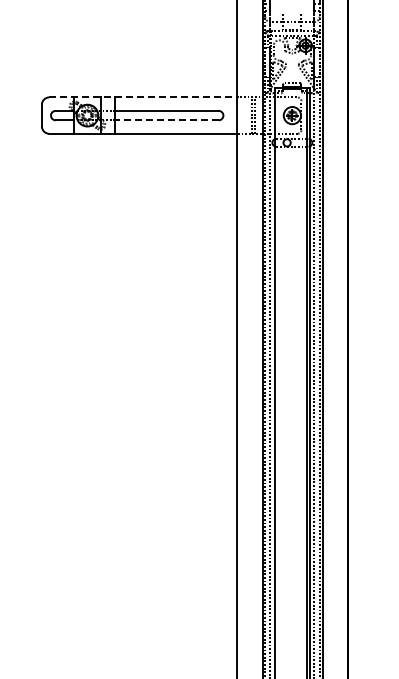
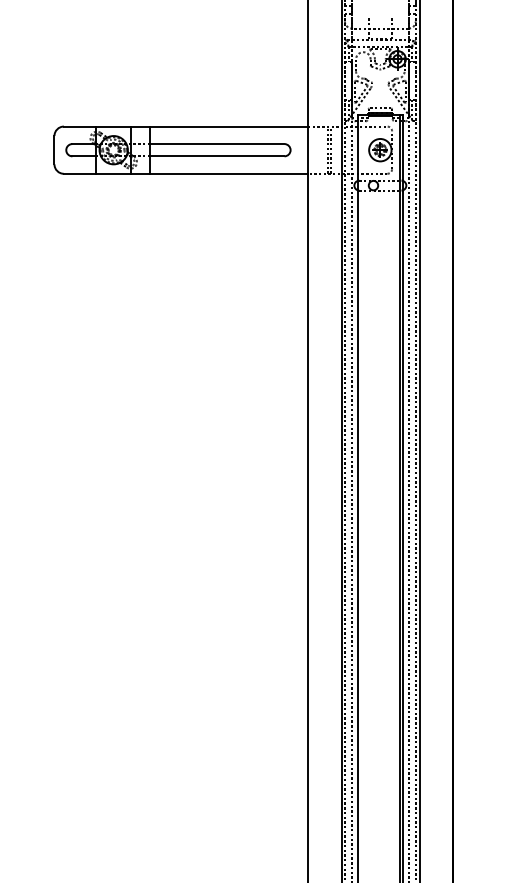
line: (142, 97) -> (185, 126), dashed -> solid
line: (167, 120) -> (217, 156), dashed -> solid

